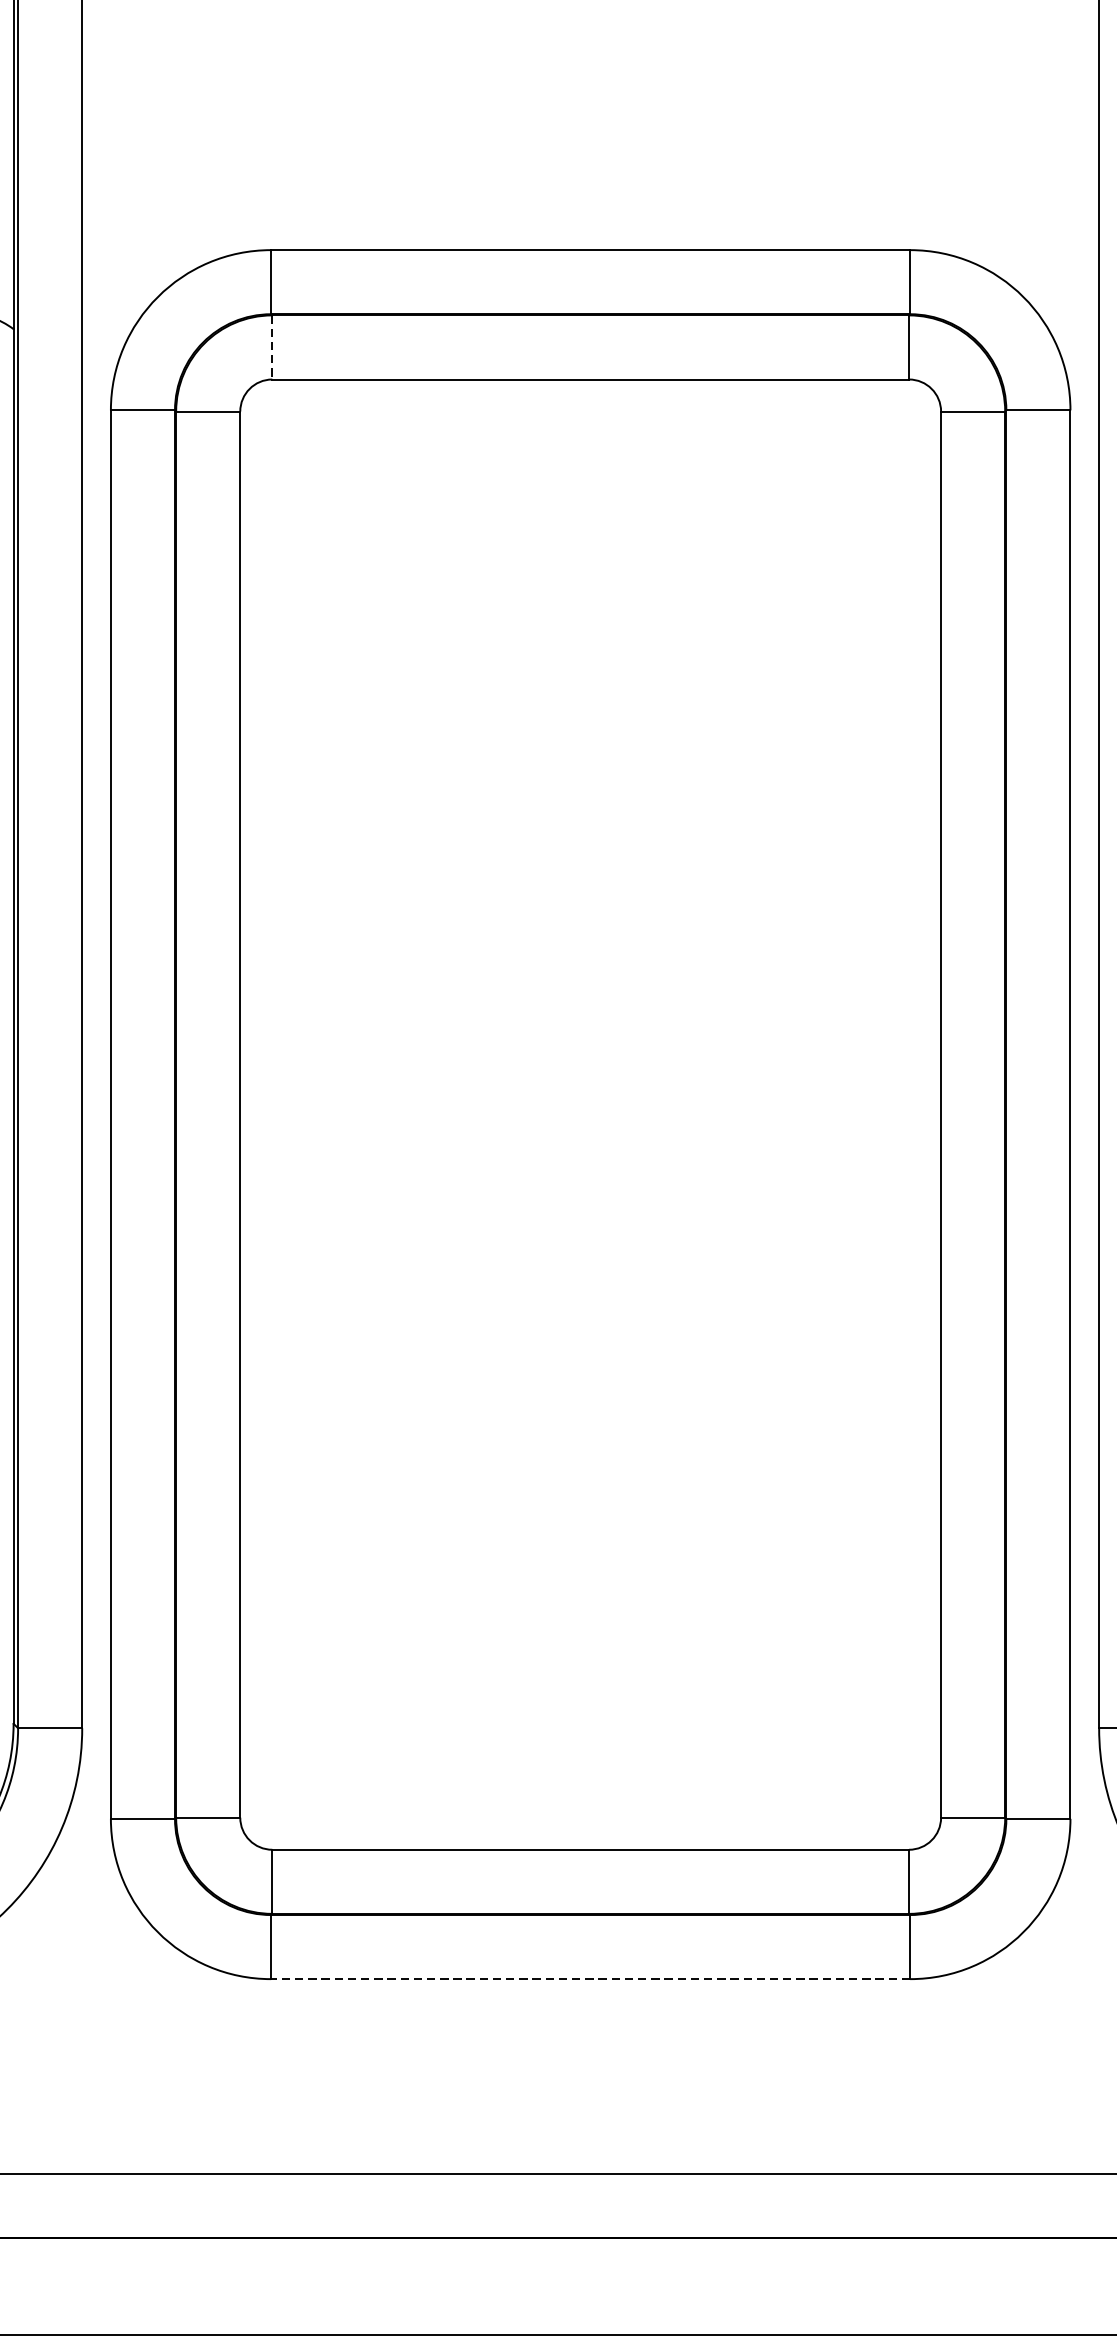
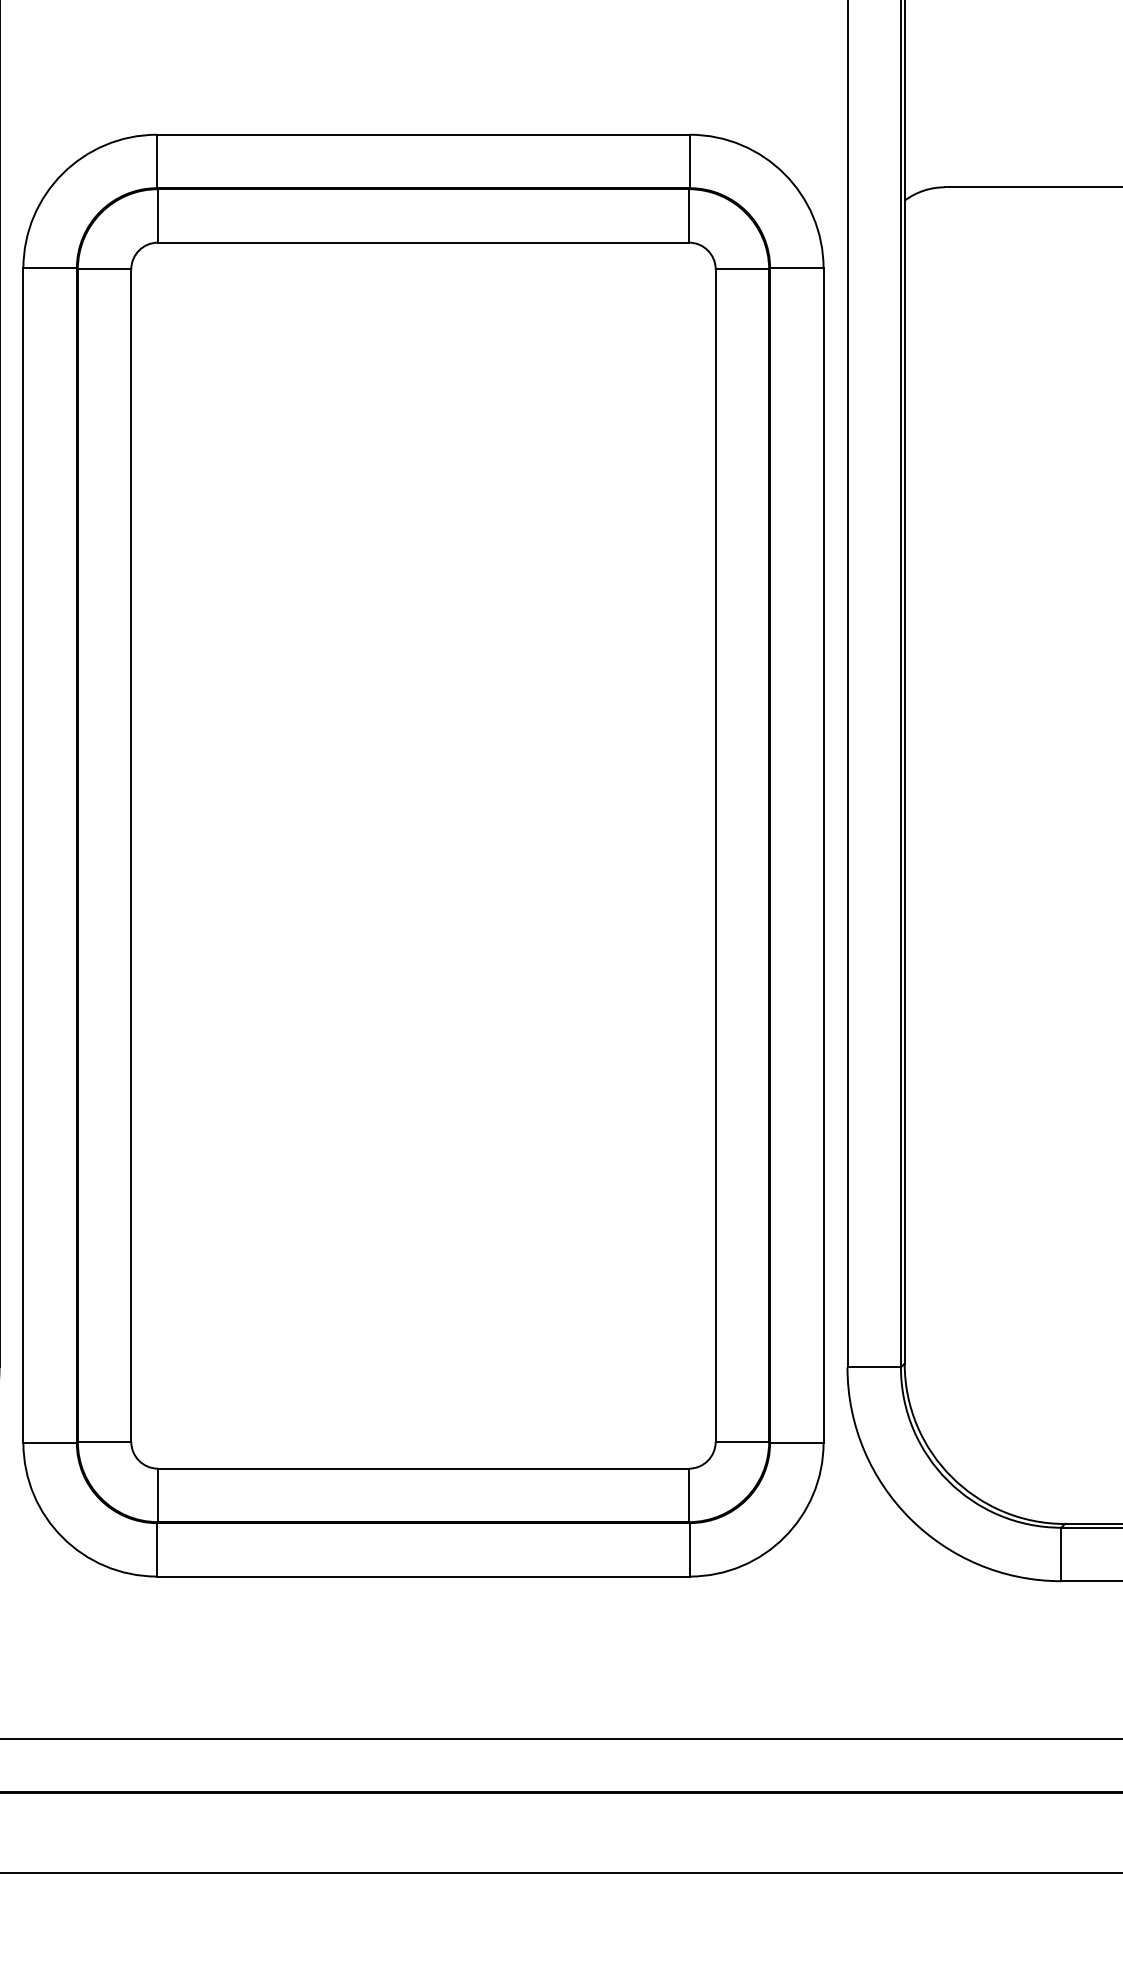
line: (272, 346) -> (158, 215), dashed -> solid
line: (590, 1979) -> (423, 1576), dashed -> solid

